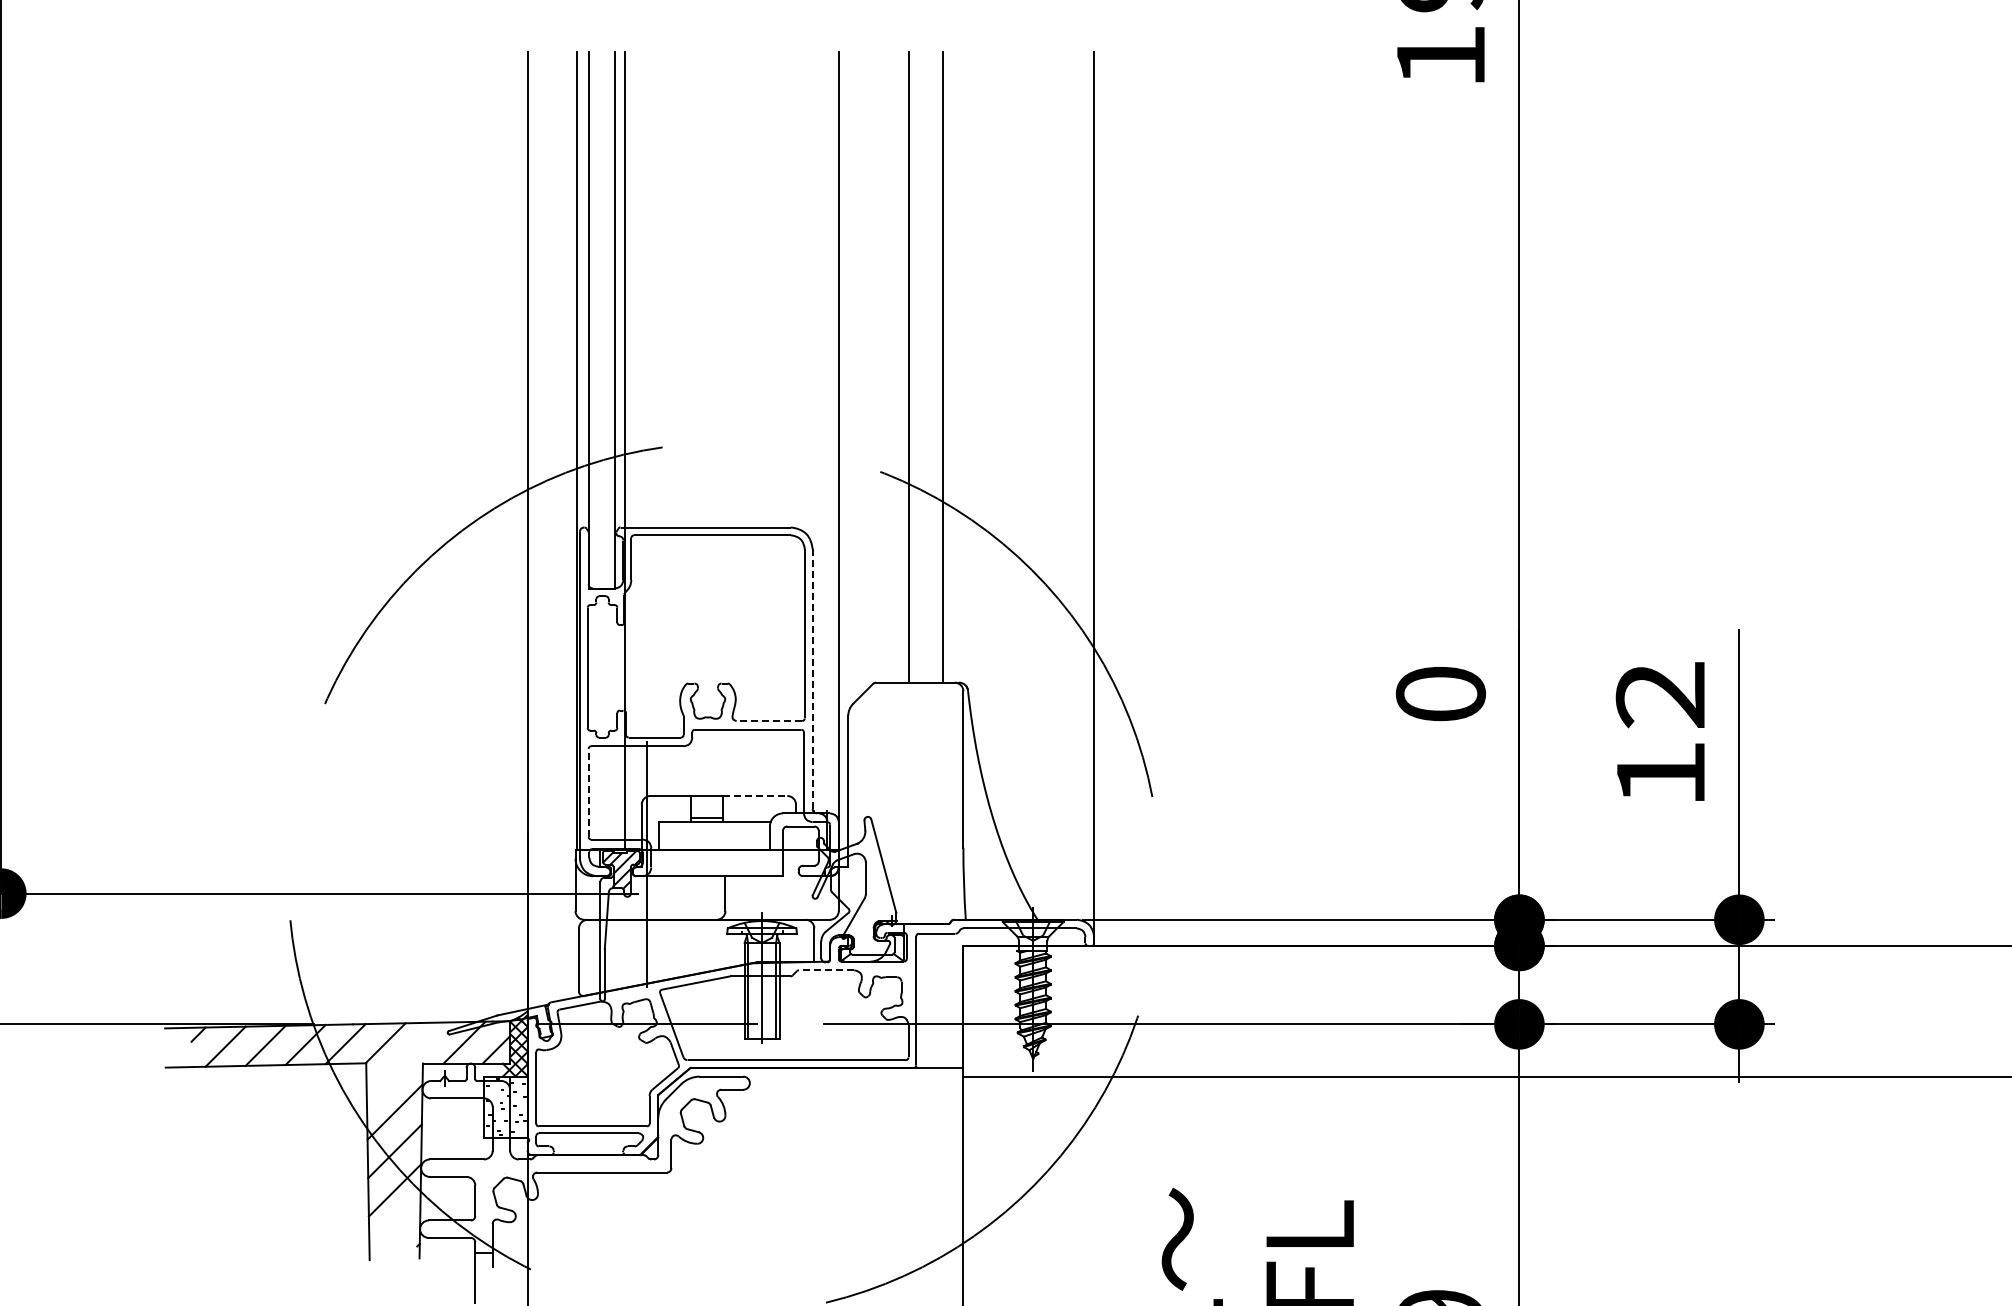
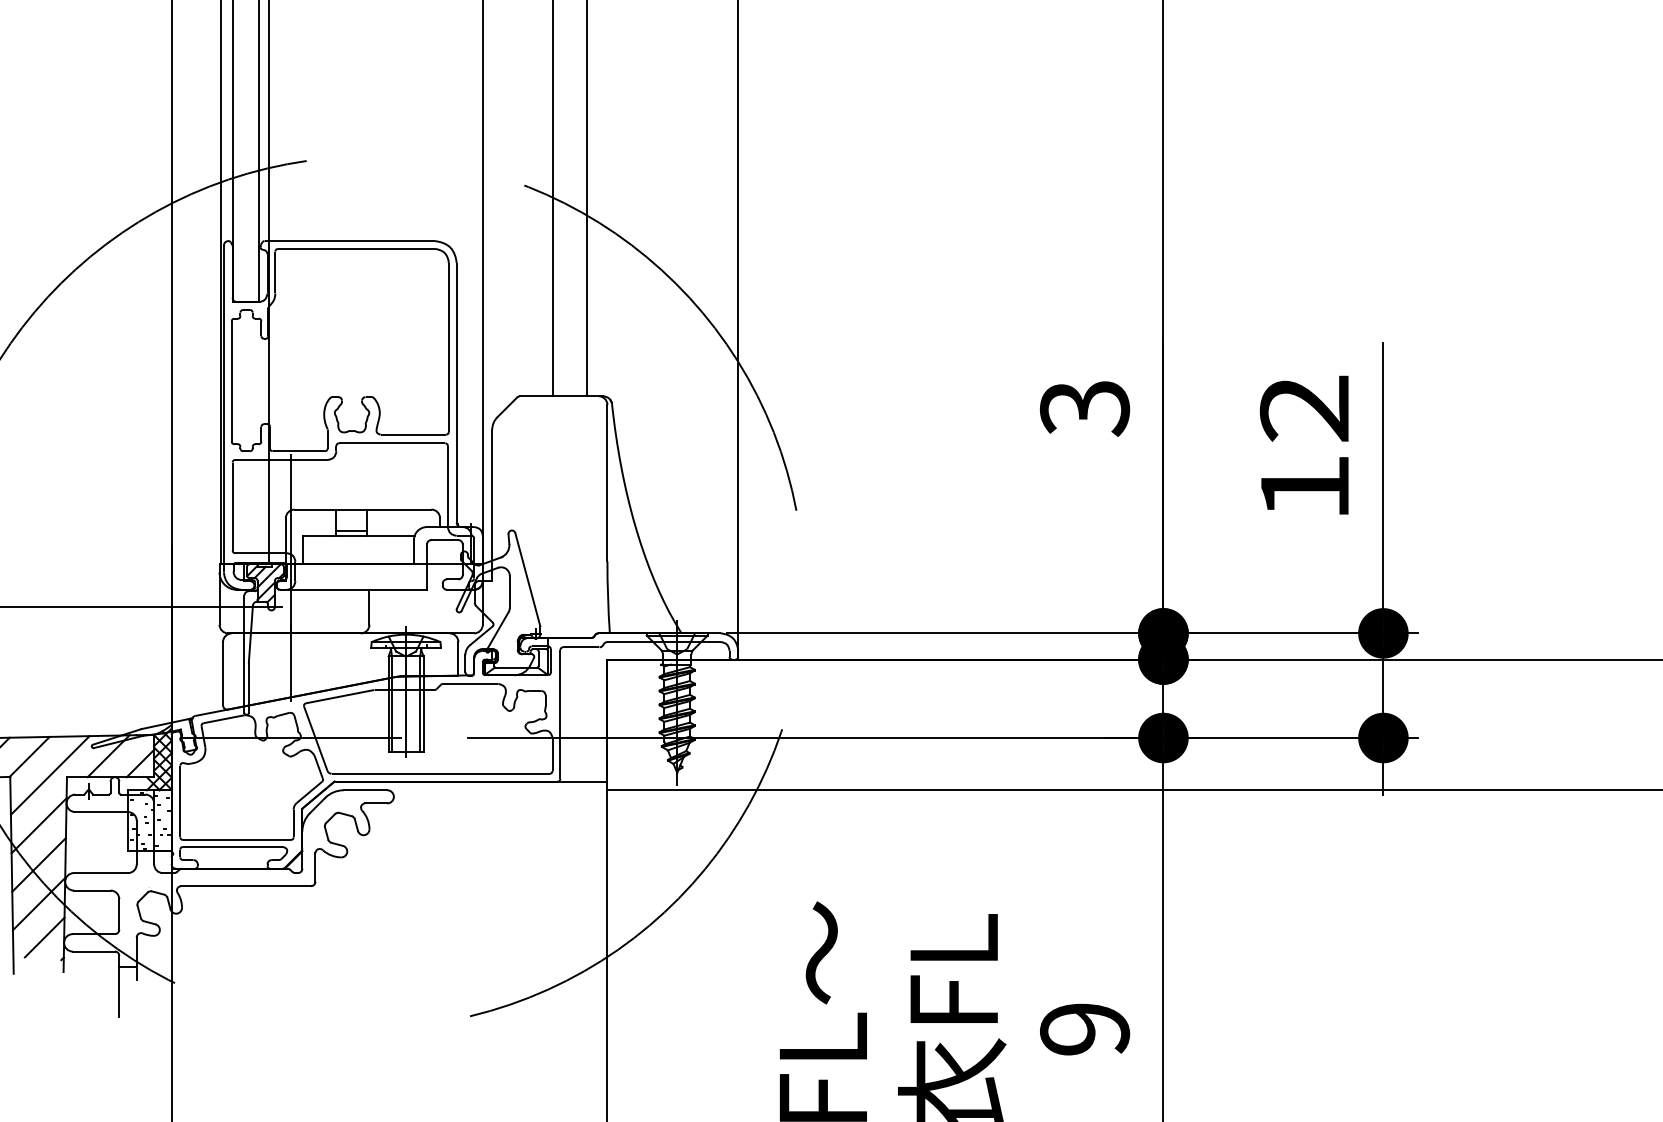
line: (812, 679) -> (456, 393), dashed -> solid
text: (1440, 694) -> (1084, 408), 0 -> 3
line: (769, 721) -> (413, 435), dashed -> solid
line: (588, 792) -> (232, 506), dashed -> solid
line: (755, 795) -> (399, 509), dashed -> solid
line: (826, 970) -> (470, 684), dashed -> solid
line: (405, 1061) -> (49, 775), added
line: (400, 1223) -> (44, 937), added

